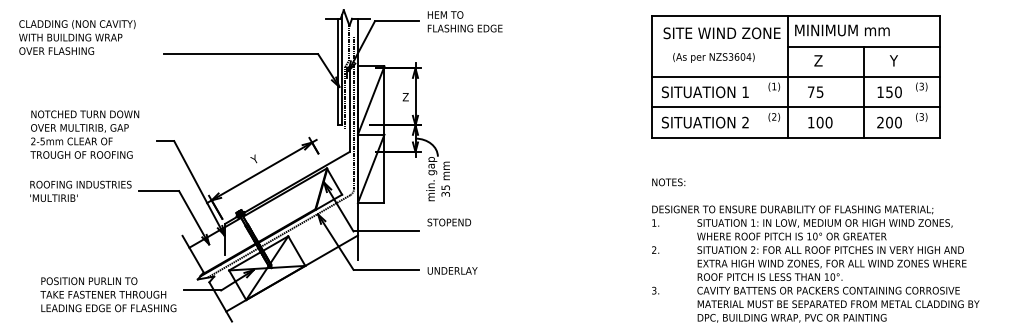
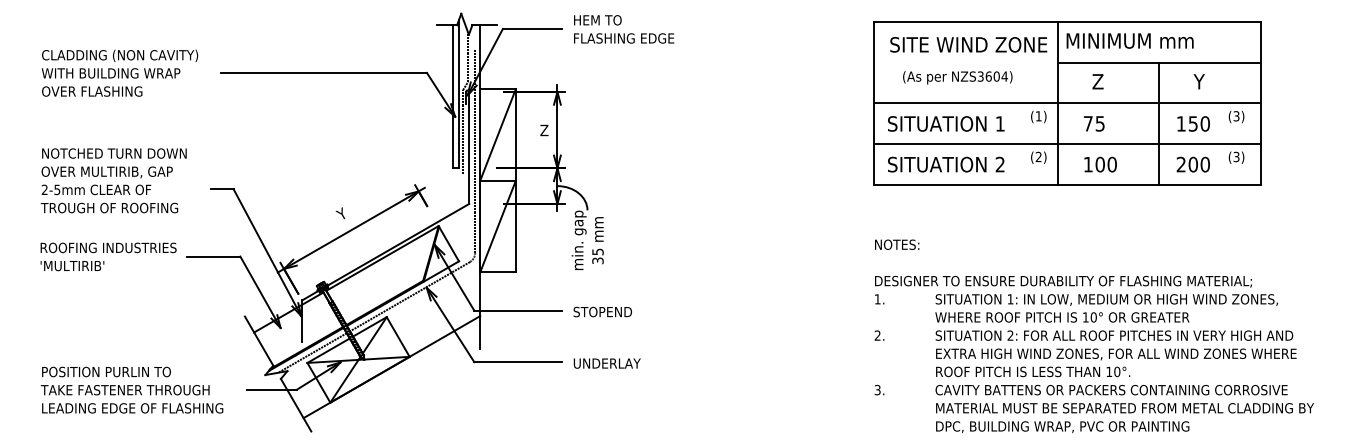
text: (77, 37) -> (120, 73), moved
text: (449, 222) -> (603, 312), moved
text: (108, 294) -> (132, 389), moved

